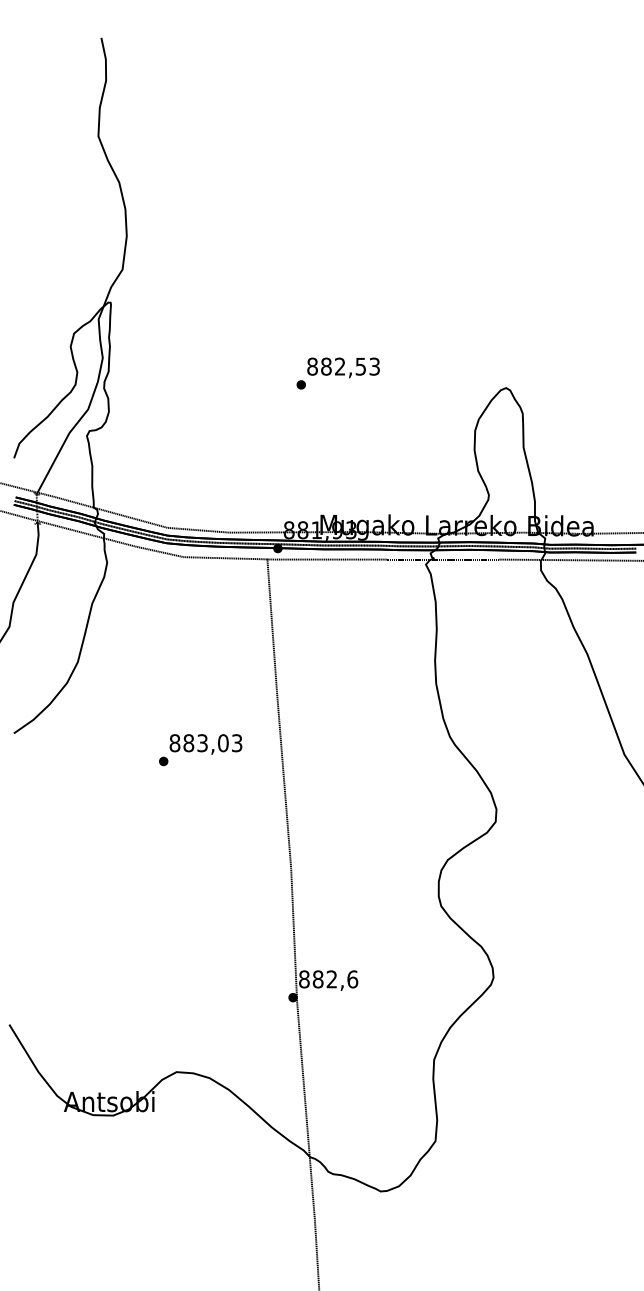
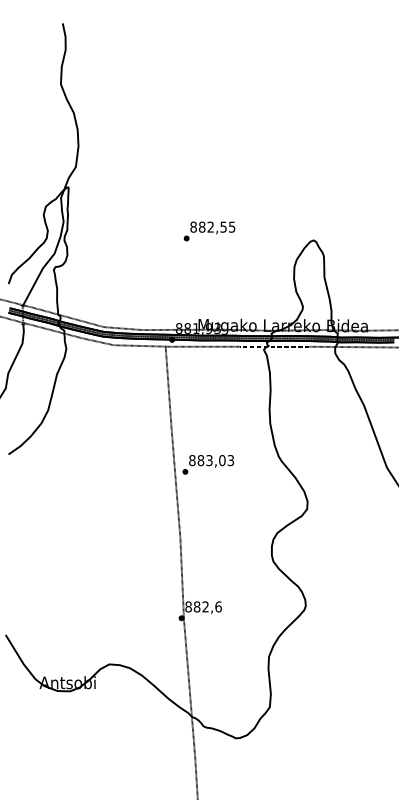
text: (375, 365) -> (232, 226), 882,53 -> 882,55
text: (199, 749) -> (207, 464), moved

